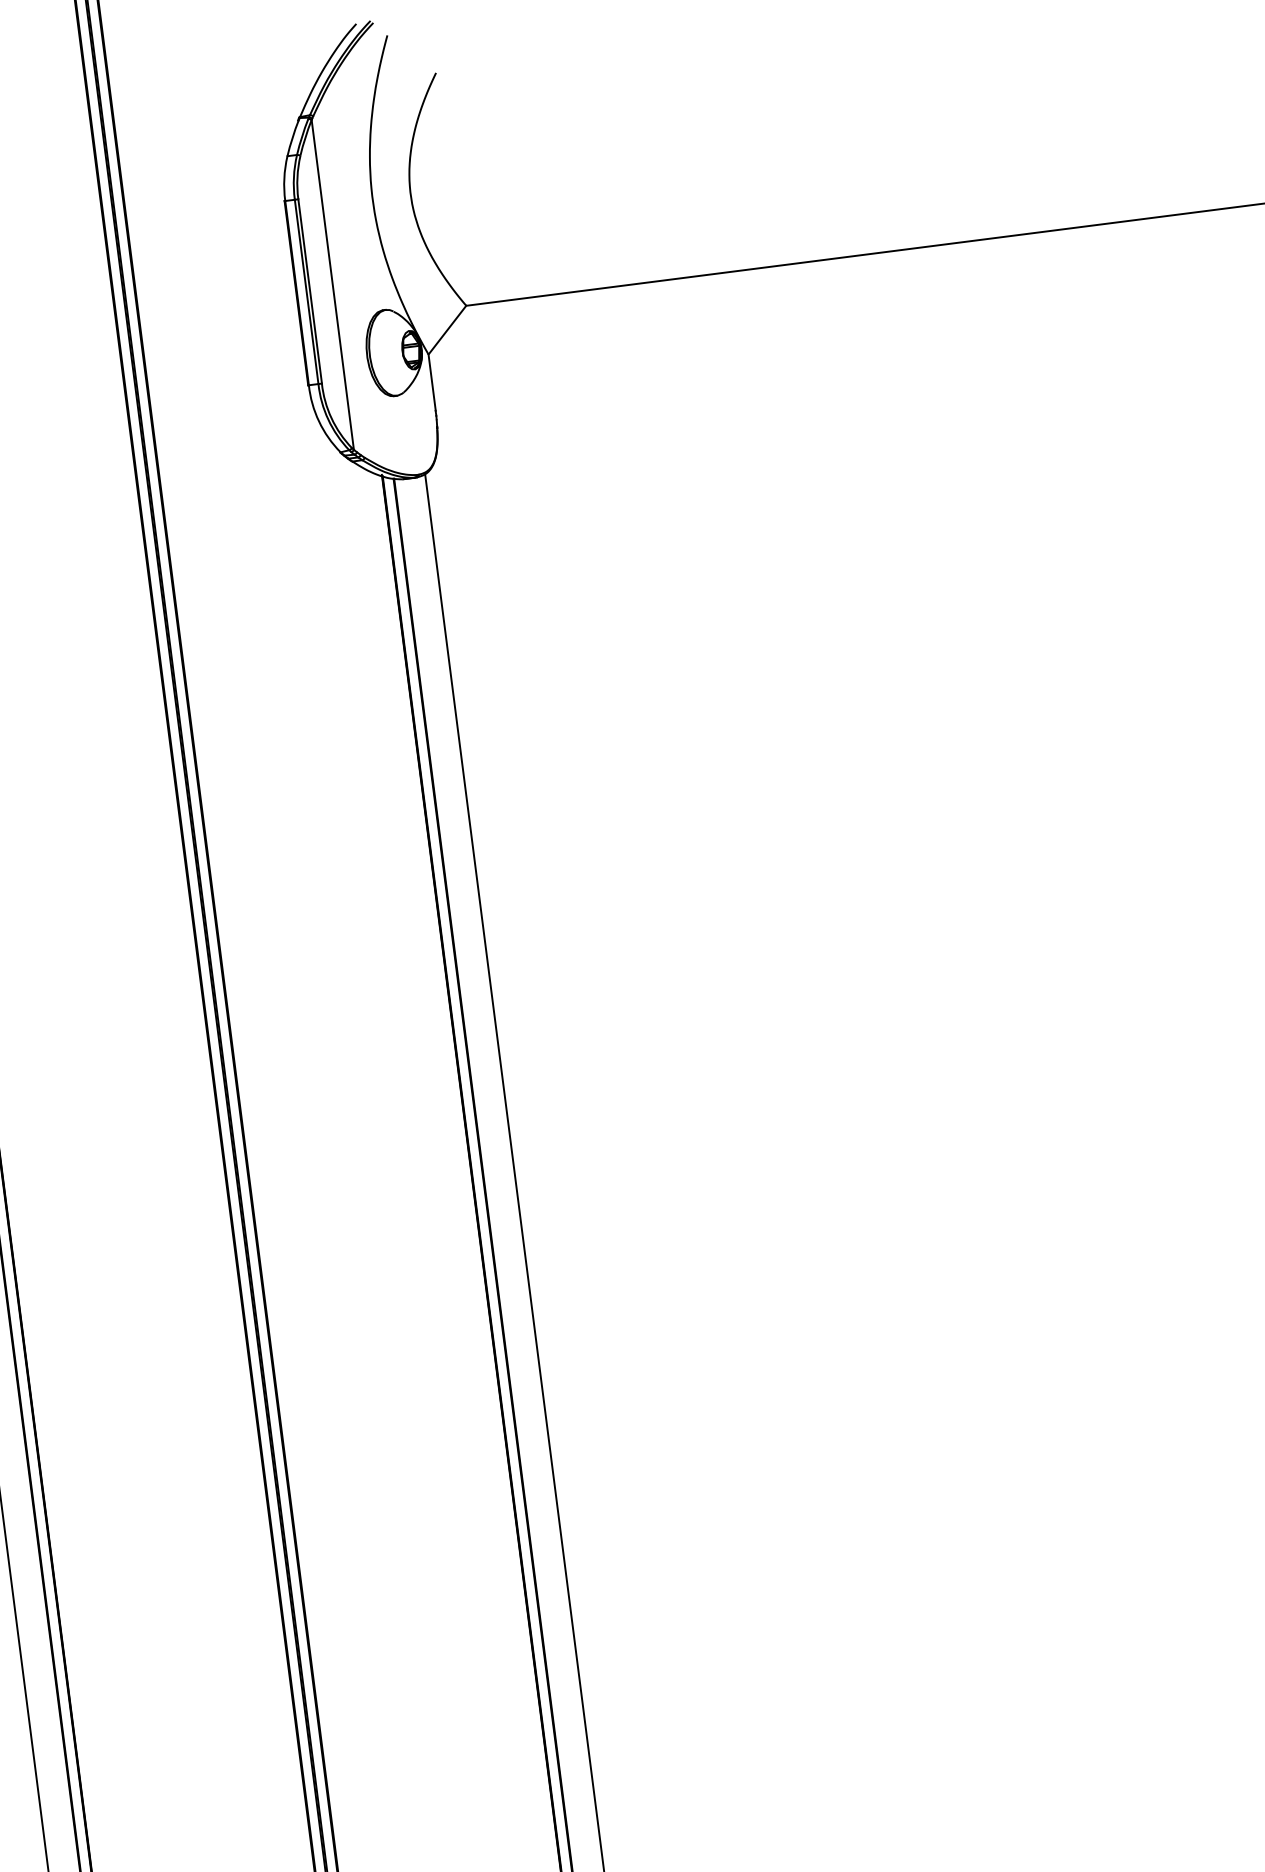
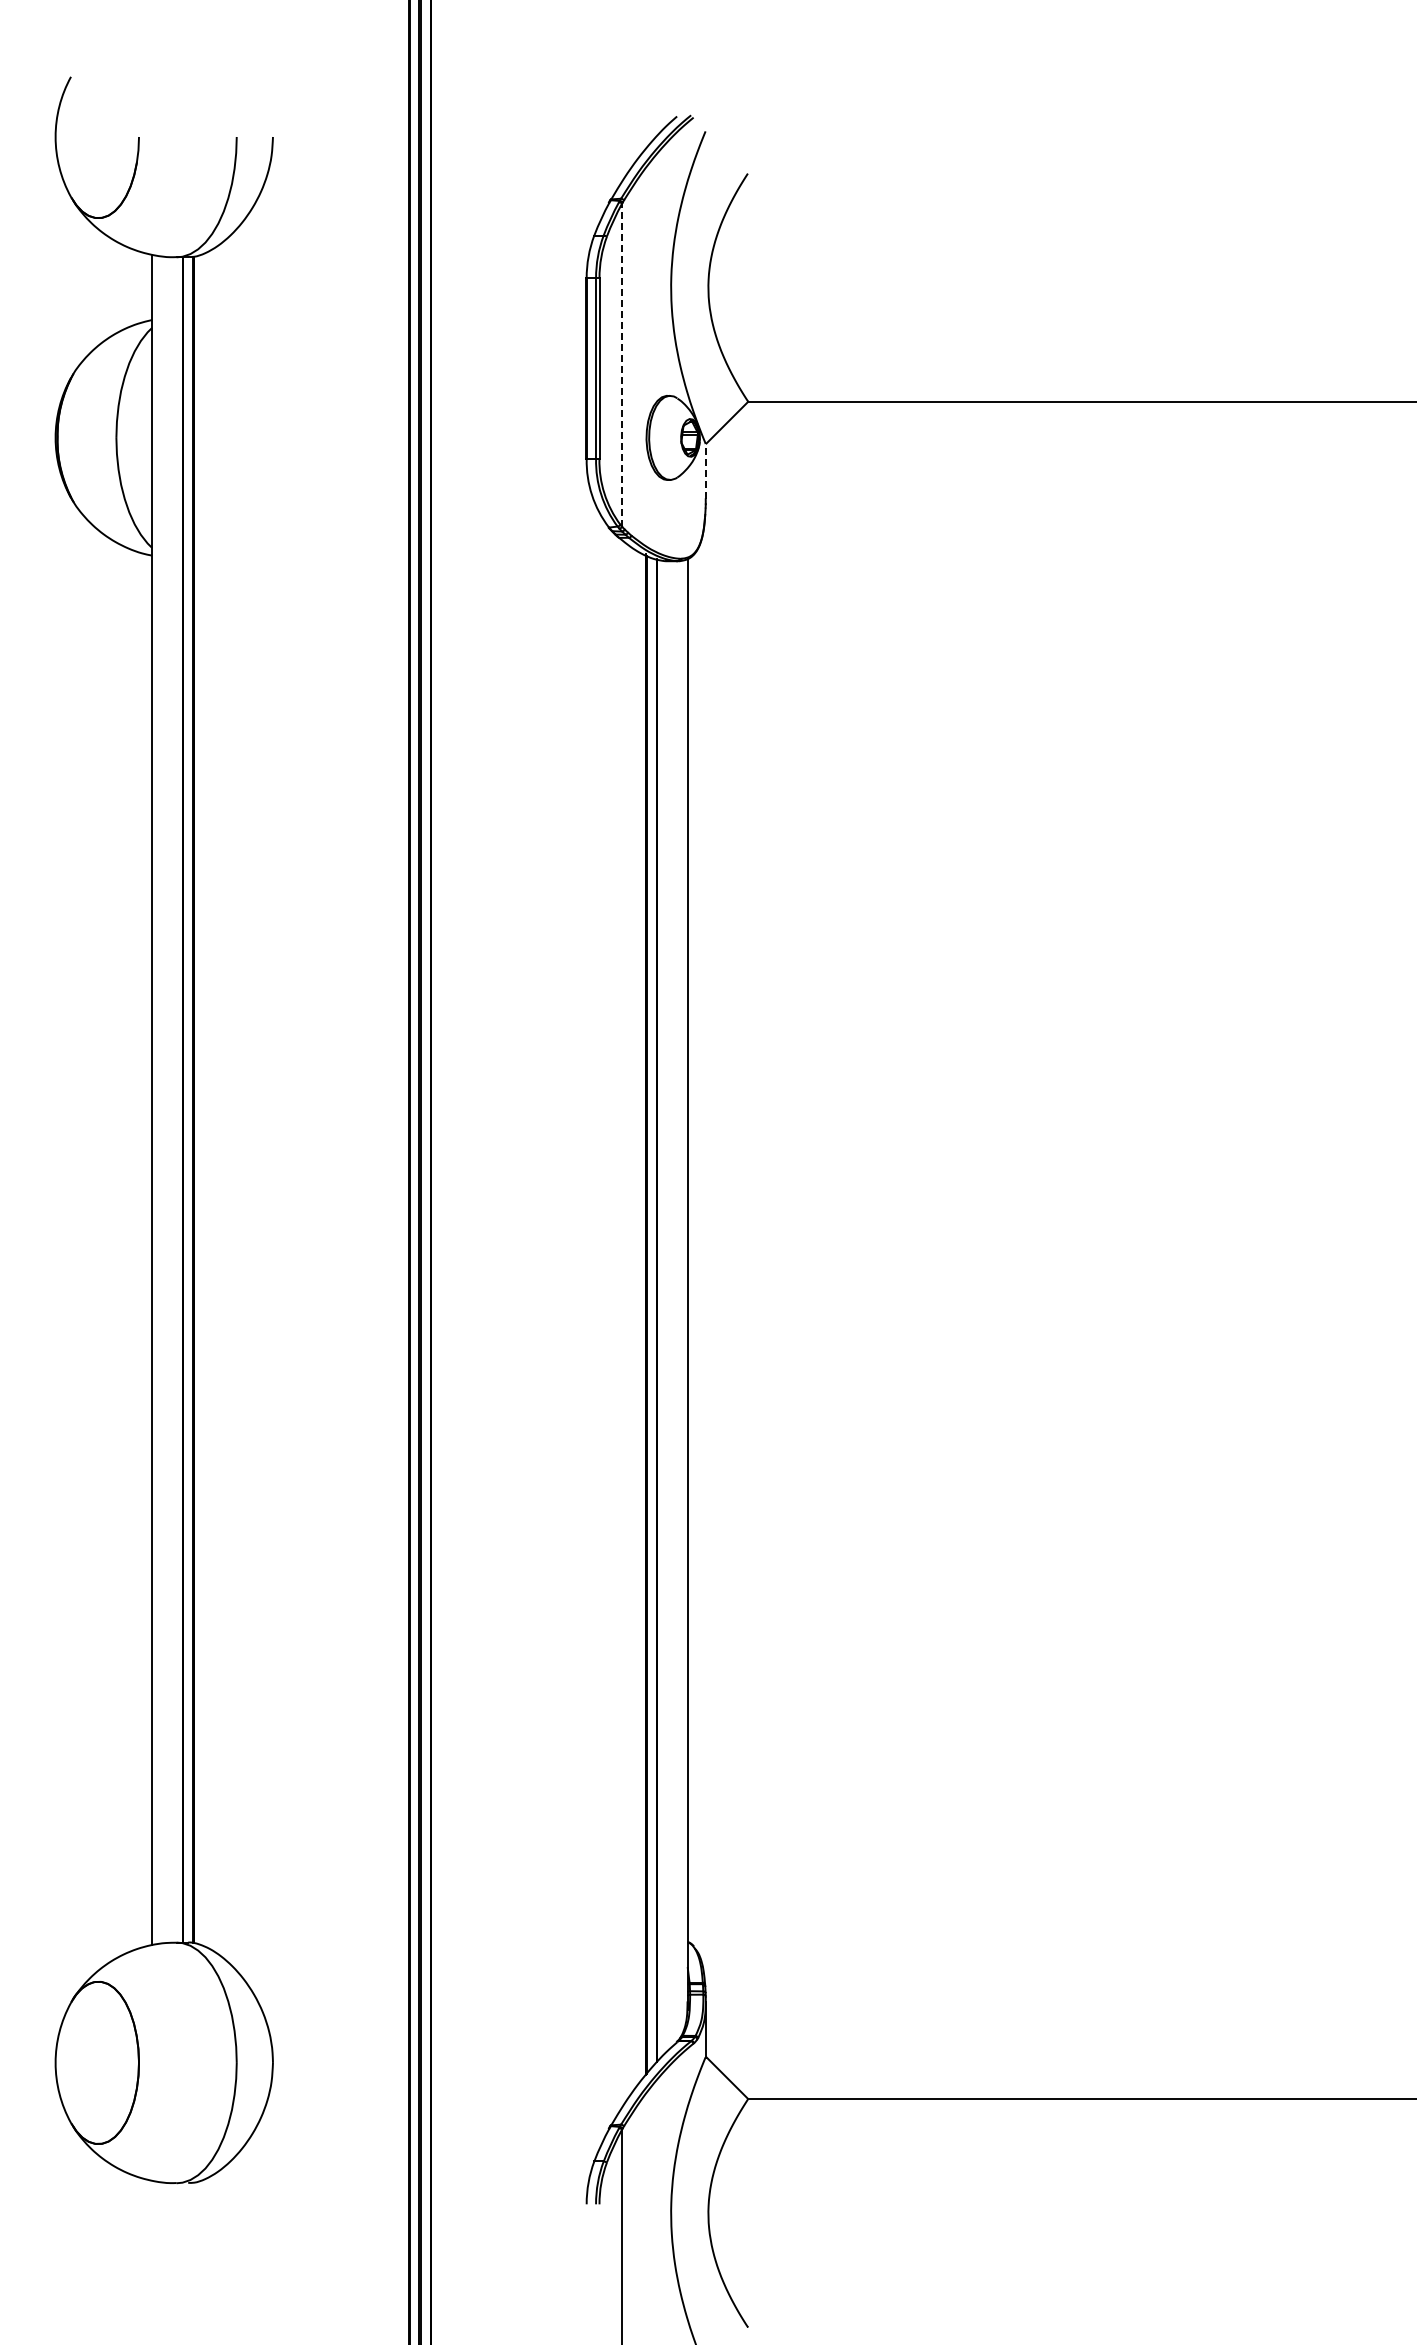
line: (333, 285) -> (622, 365), solid -> dashed
line: (431, 382) -> (705, 471), solid -> dashed

